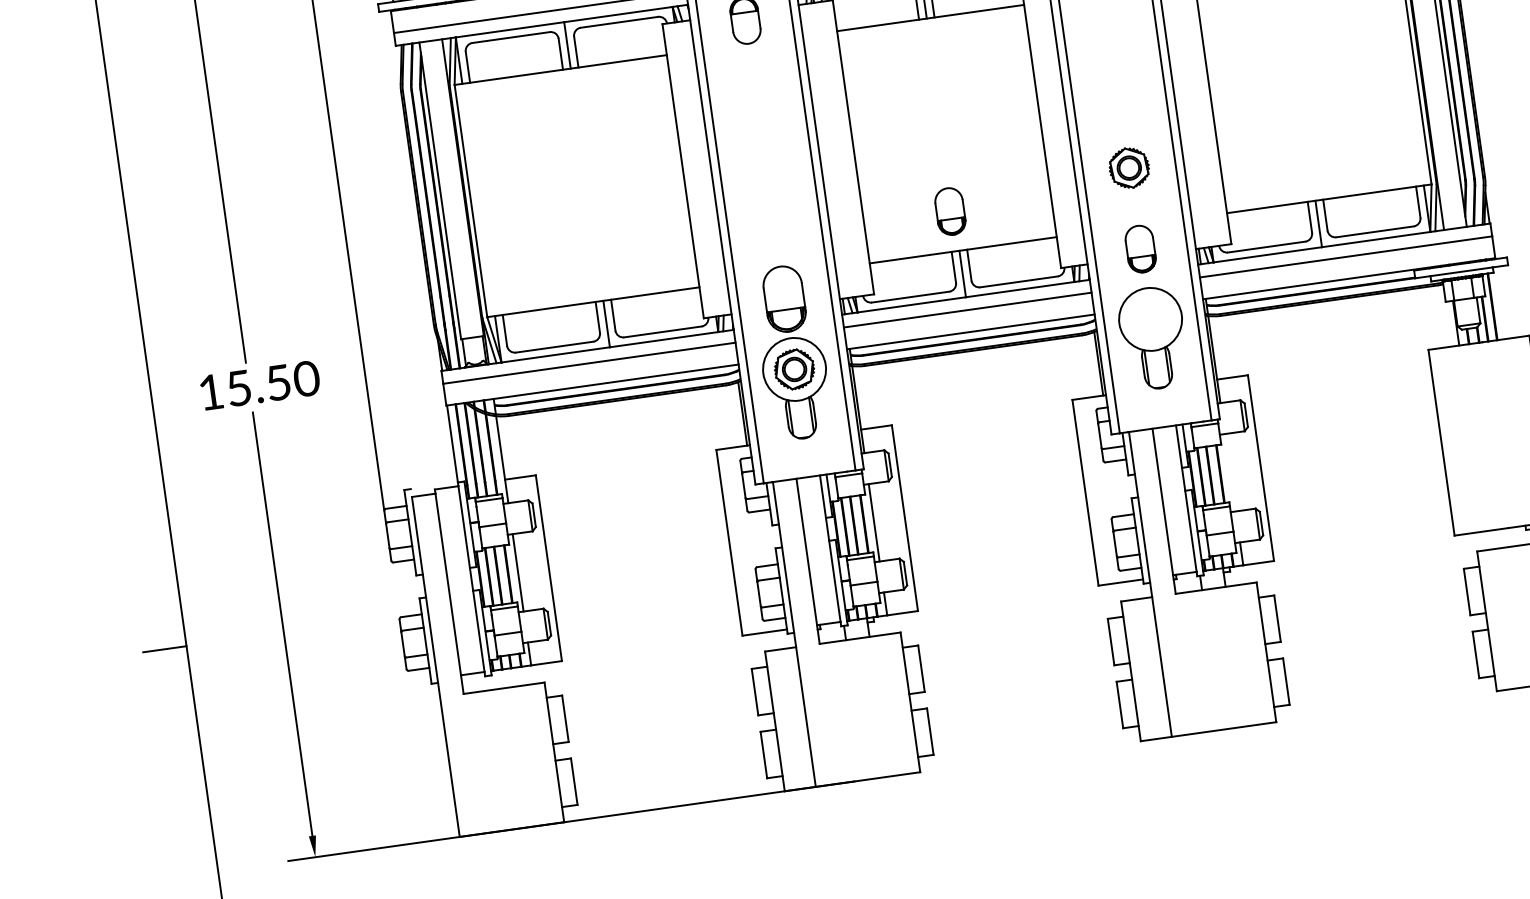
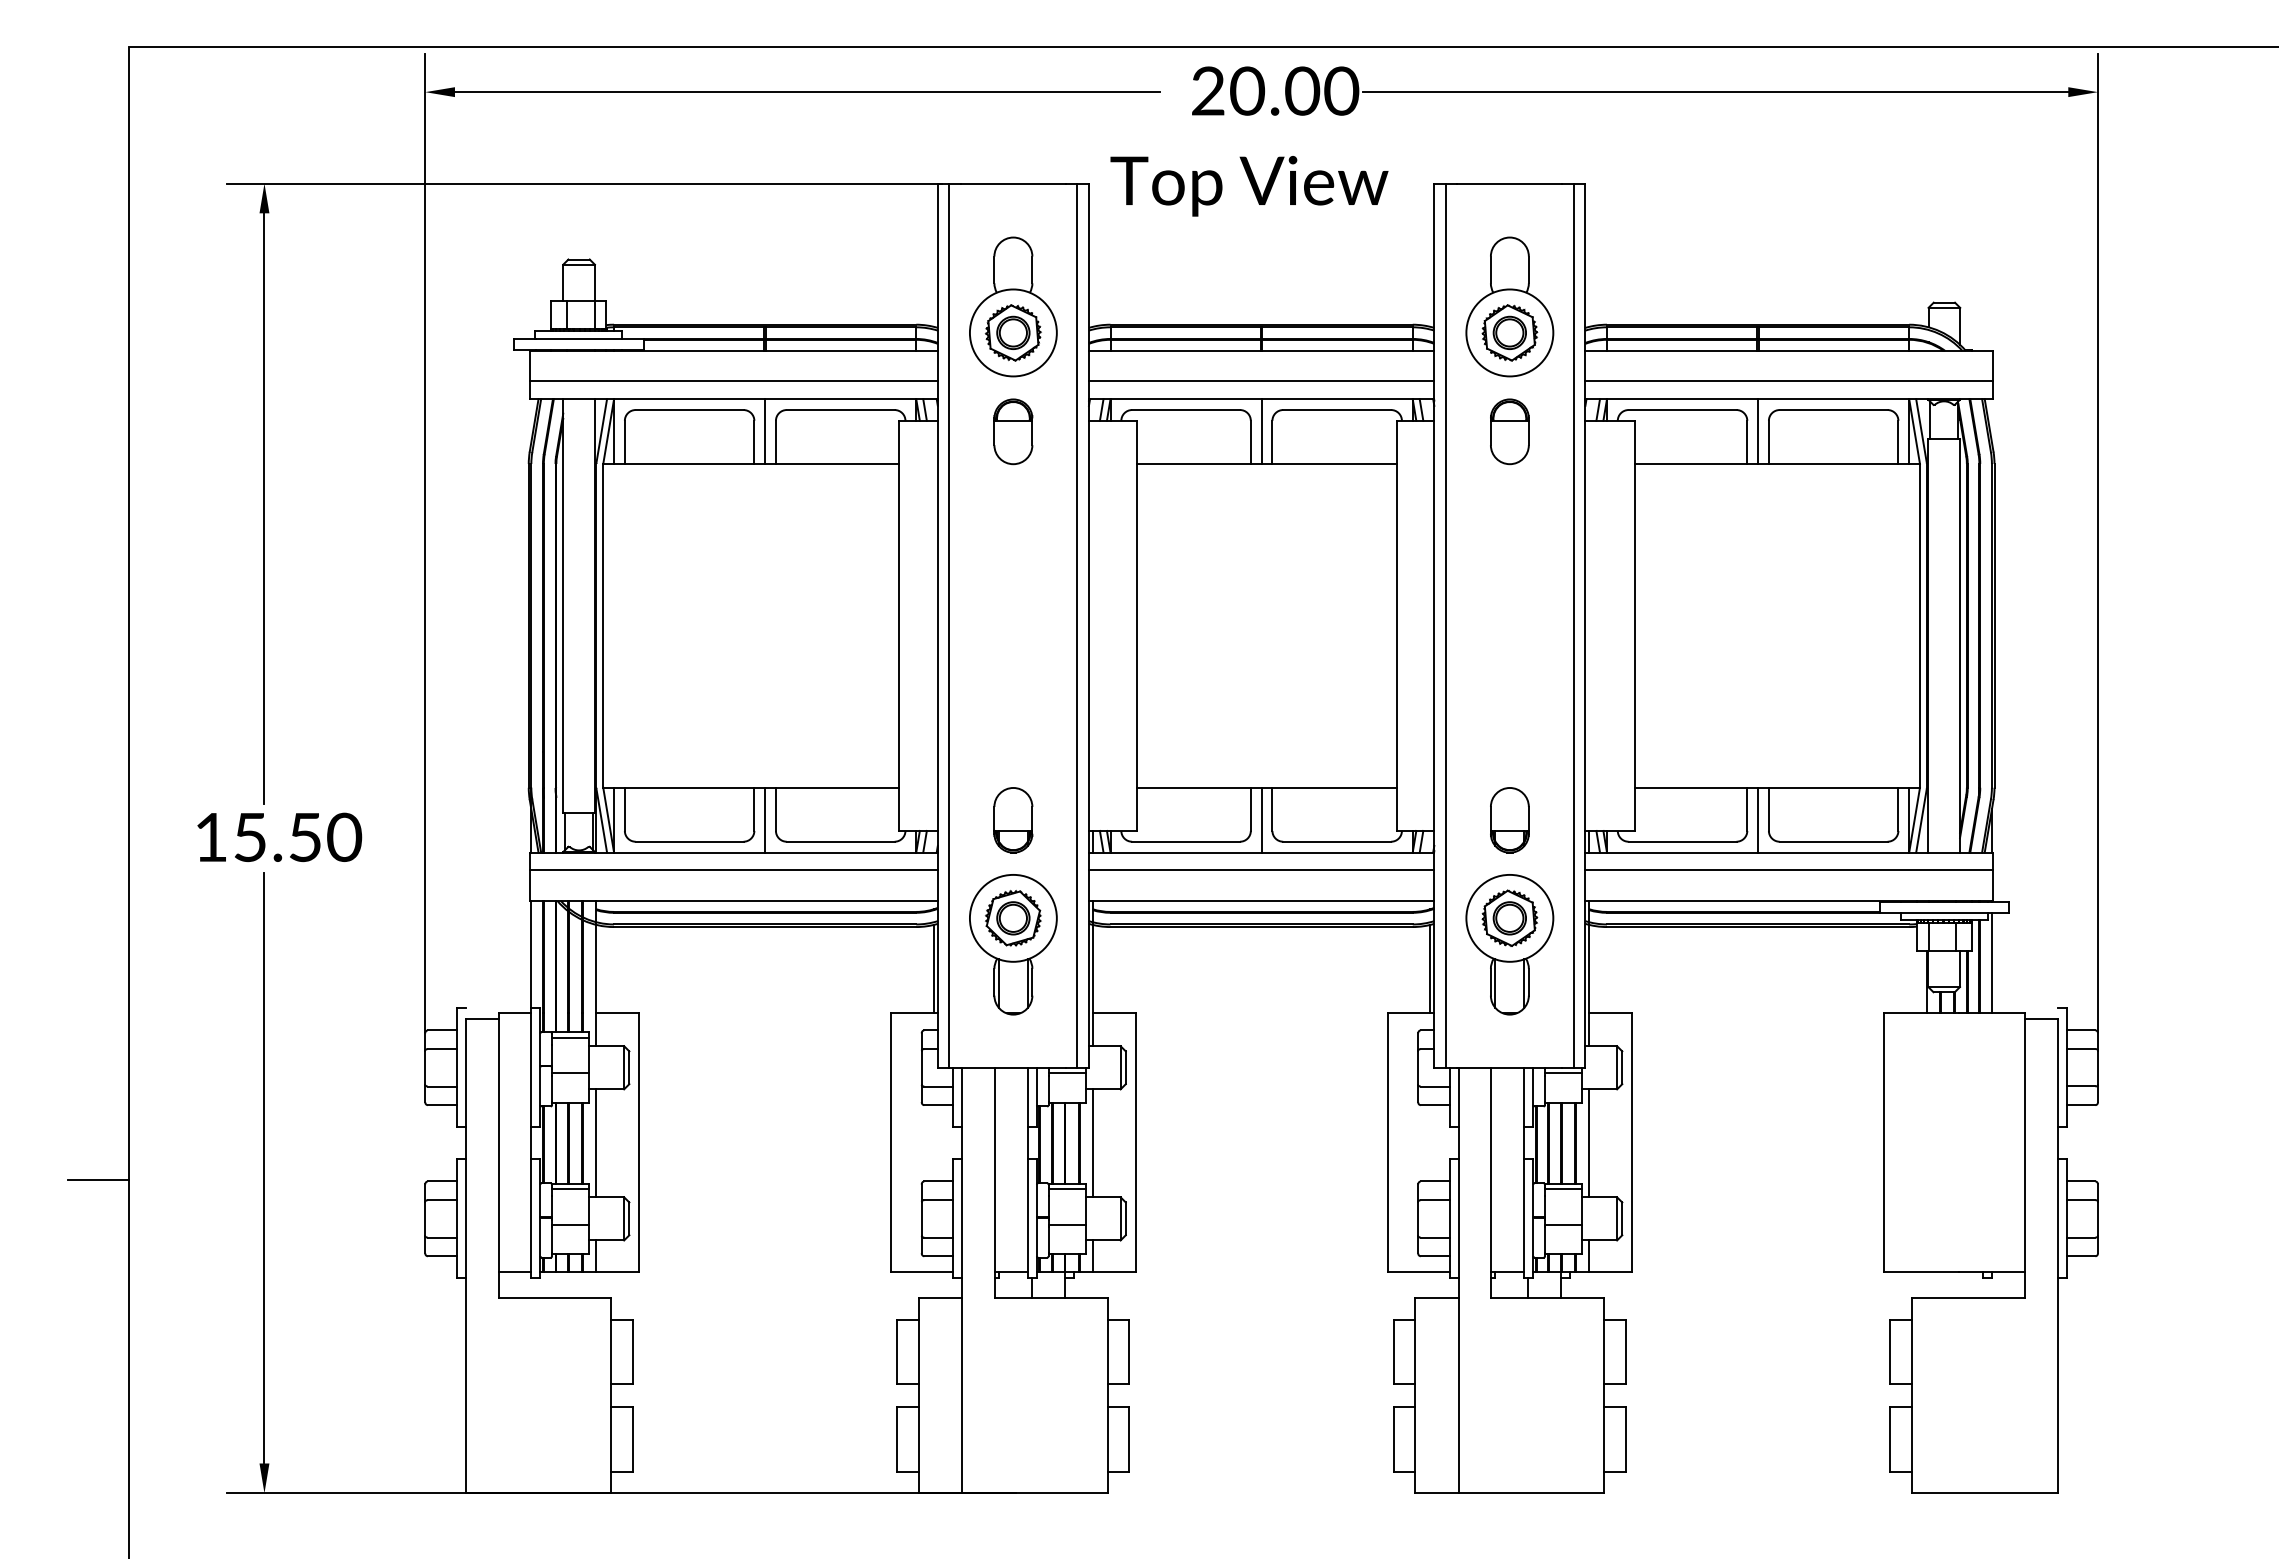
part: (1128, 167) -> (1509, 917), moved
part: (950, 211) -> (1256, 732), removed
part: (784, 299) -> (1013, 820), size x0.71
line: (1500, 302) -> (1991, 962), added
line: (1230, 472) -> (1589, 1143), added

